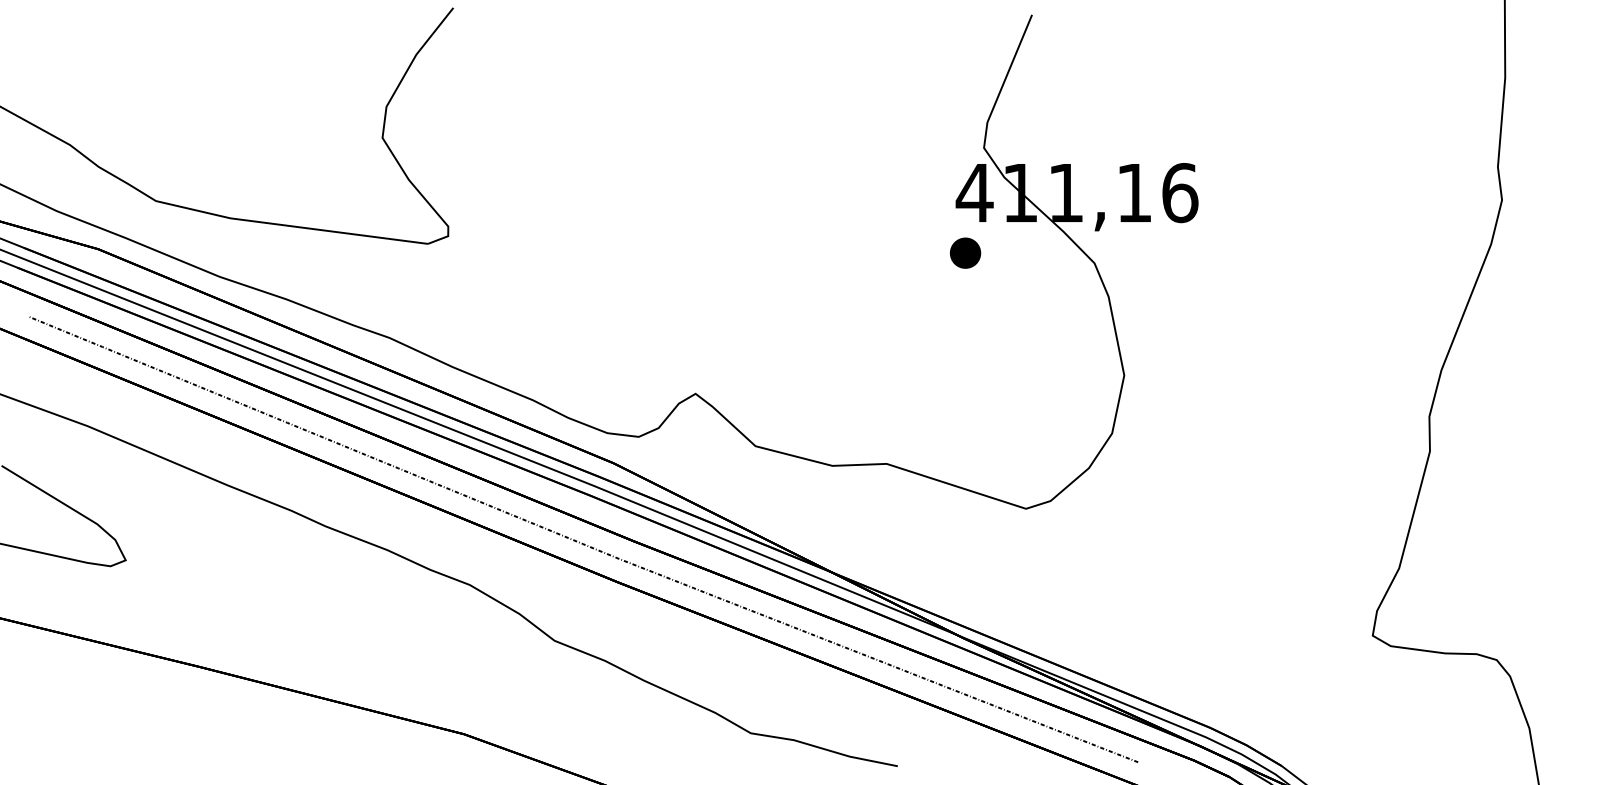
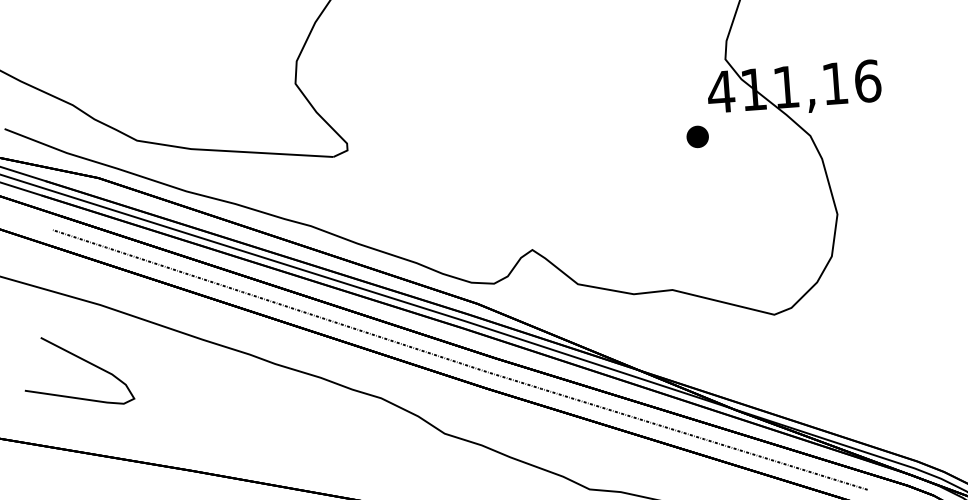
part: (965, 252) -> (697, 136), moved

